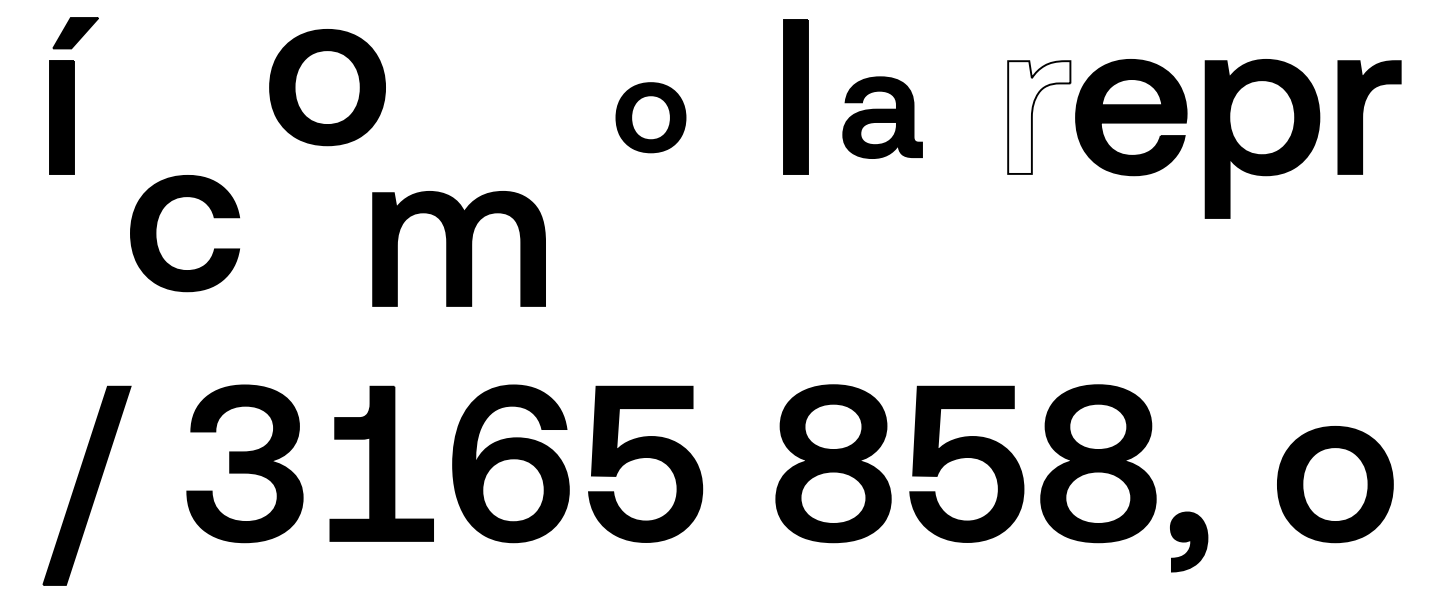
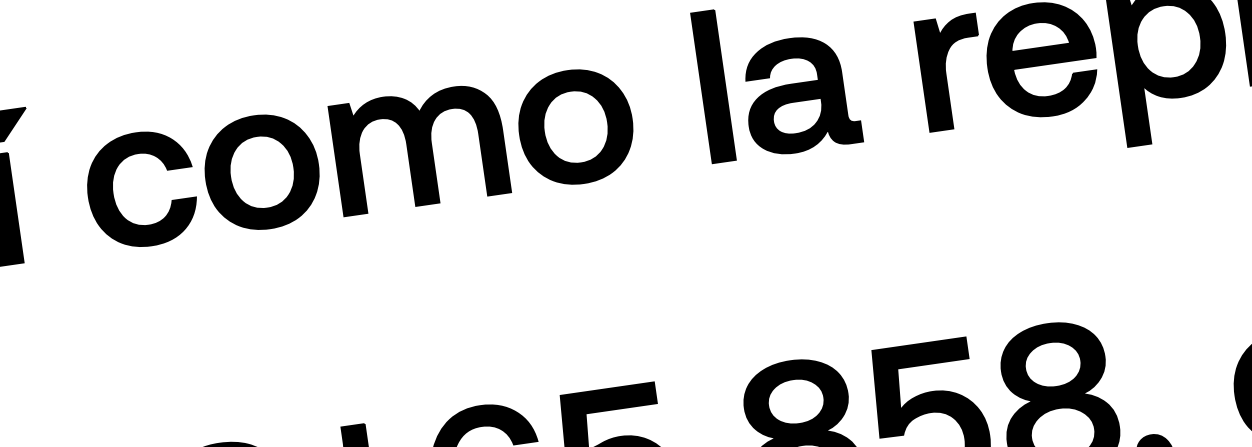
part: (327, 87) -> (262, 172), moved
part: (650, 117) -> (575, 127), size x1.67
part: (882, 117) -> (800, 94), size x1.43
fill: (1039, 117) -> (952, 72), added
part: (156, 233) -> (113, 193), moved
part: (458, 248) -> (419, 148), moved

